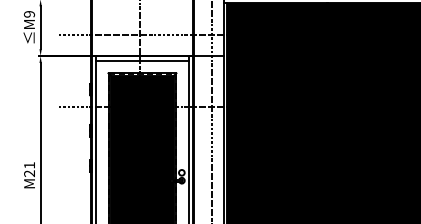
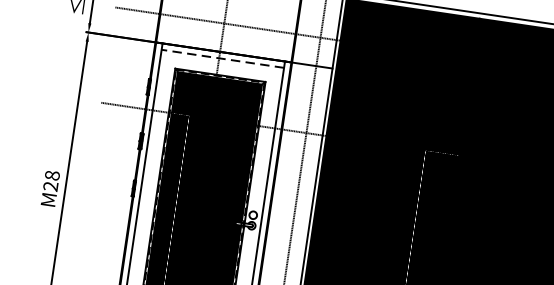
line: (141, 60) -> (221, 58), solid -> dashed
text: (29, 165) -> (52, 175), M21 -> M28

